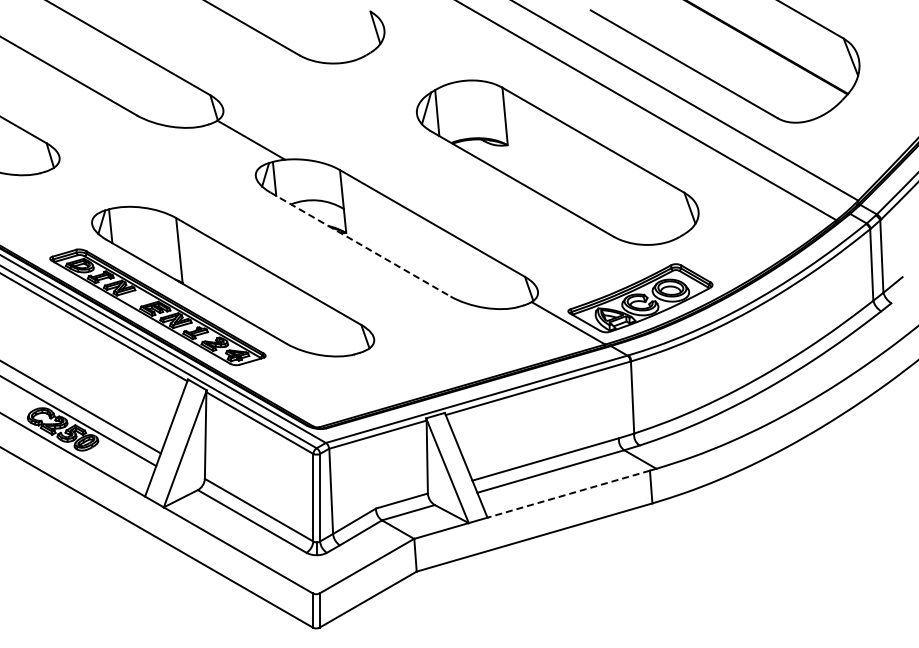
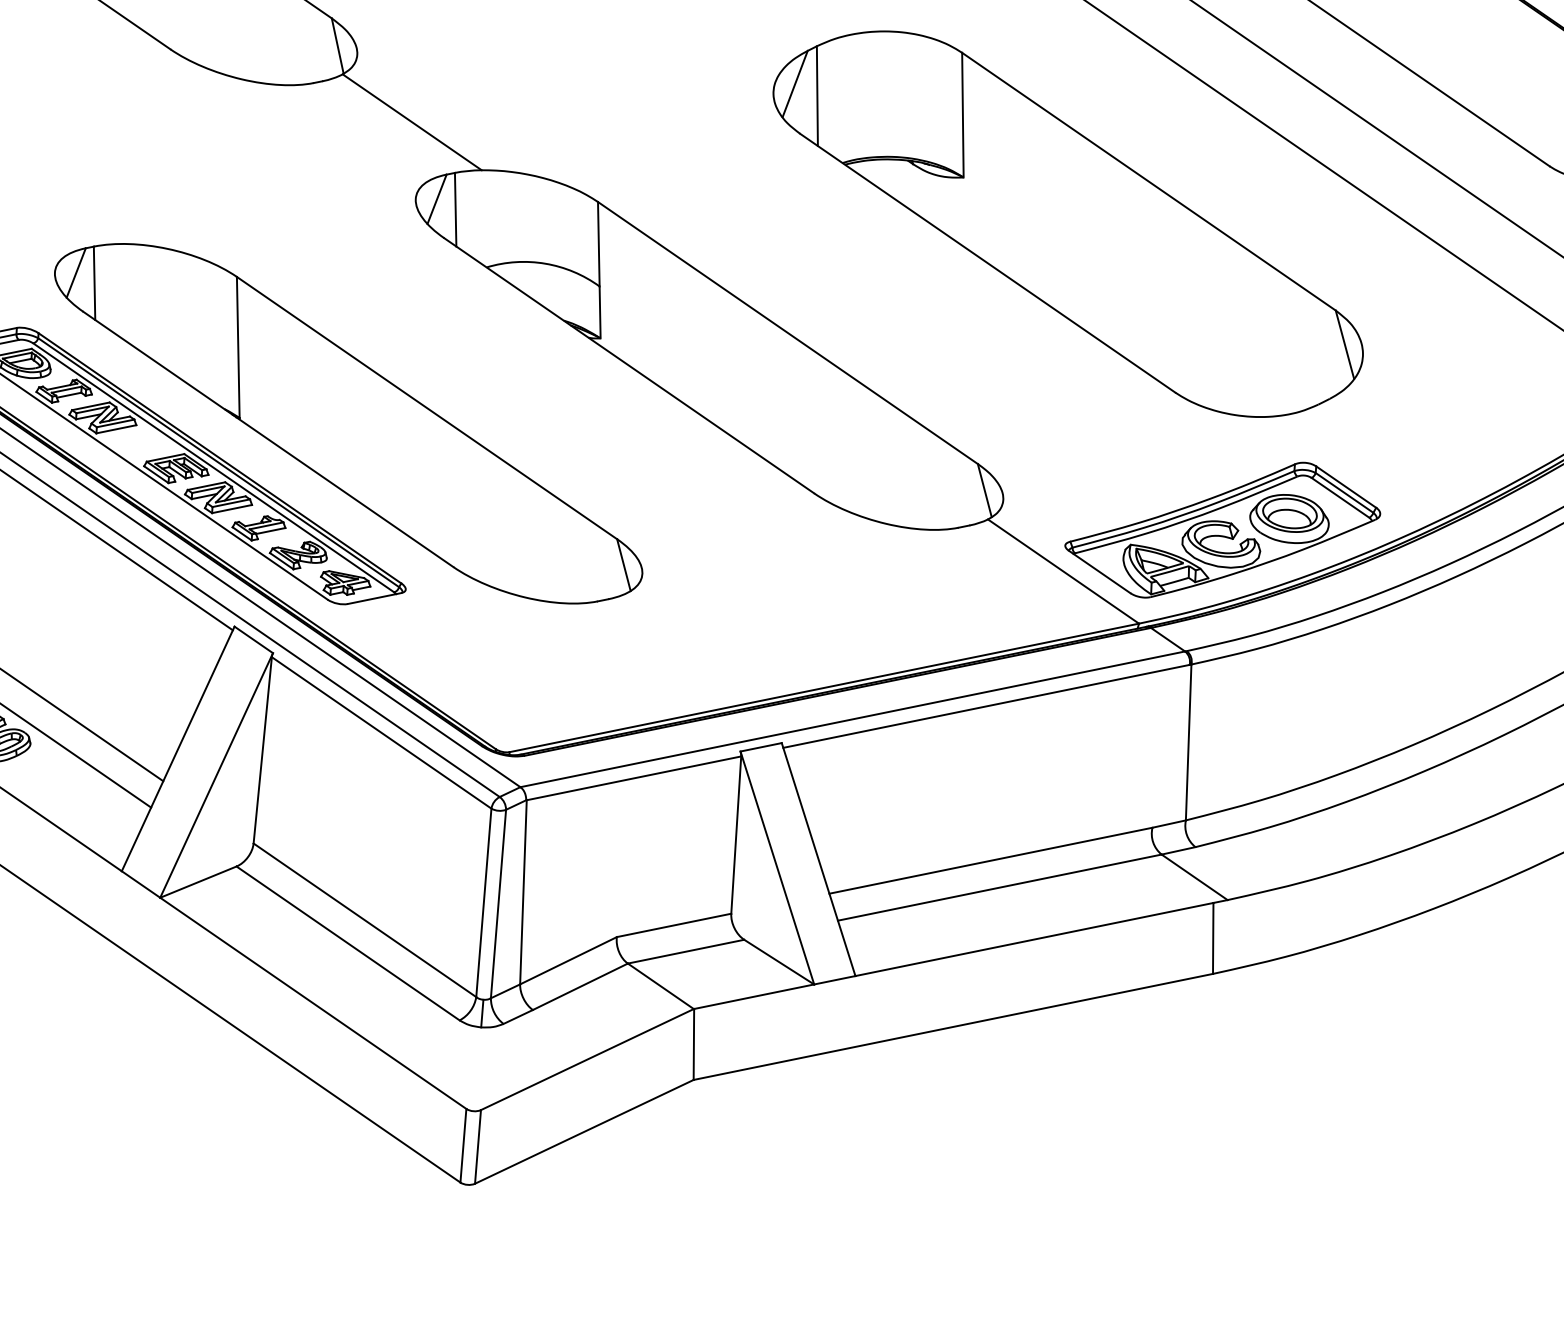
line: (360, 244) -> (629, 365), dashed -> solid
line: (568, 494) -> (1033, 940), dashed -> solid

